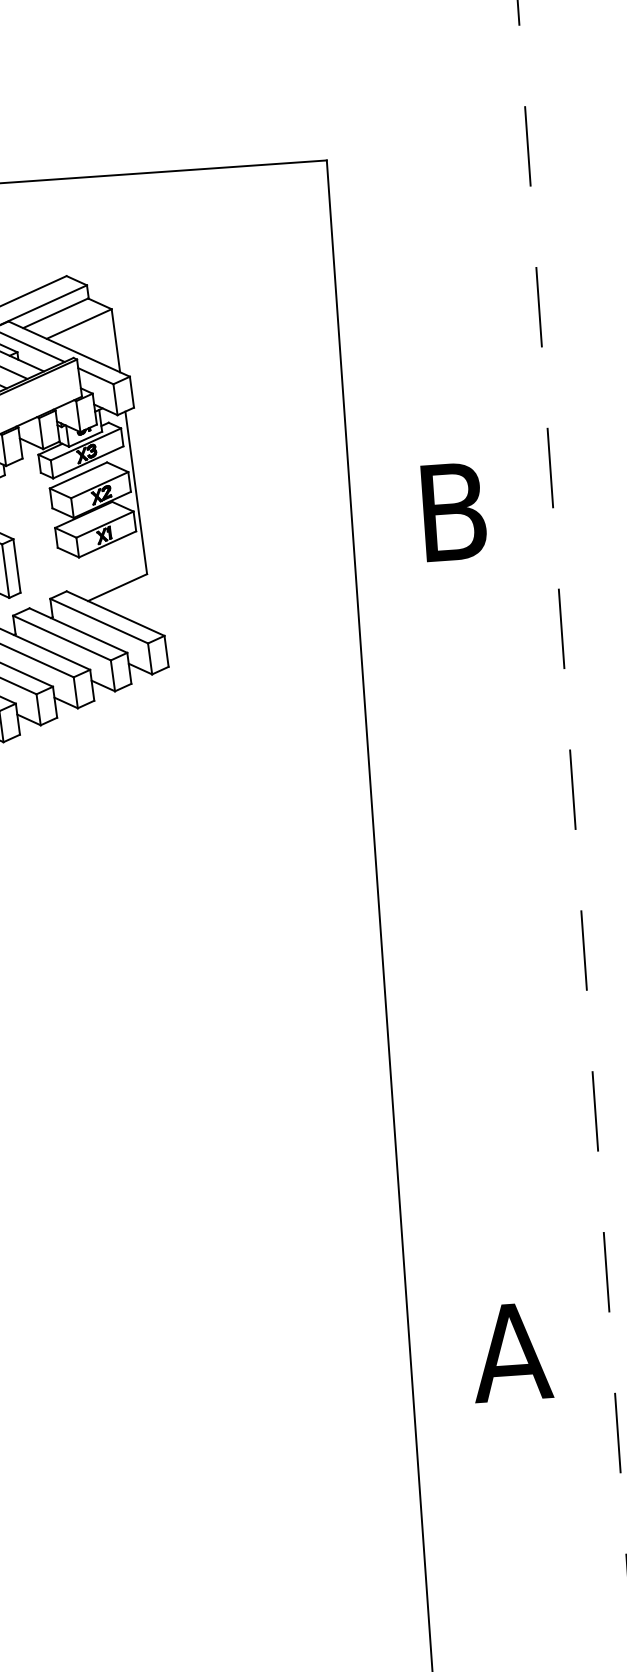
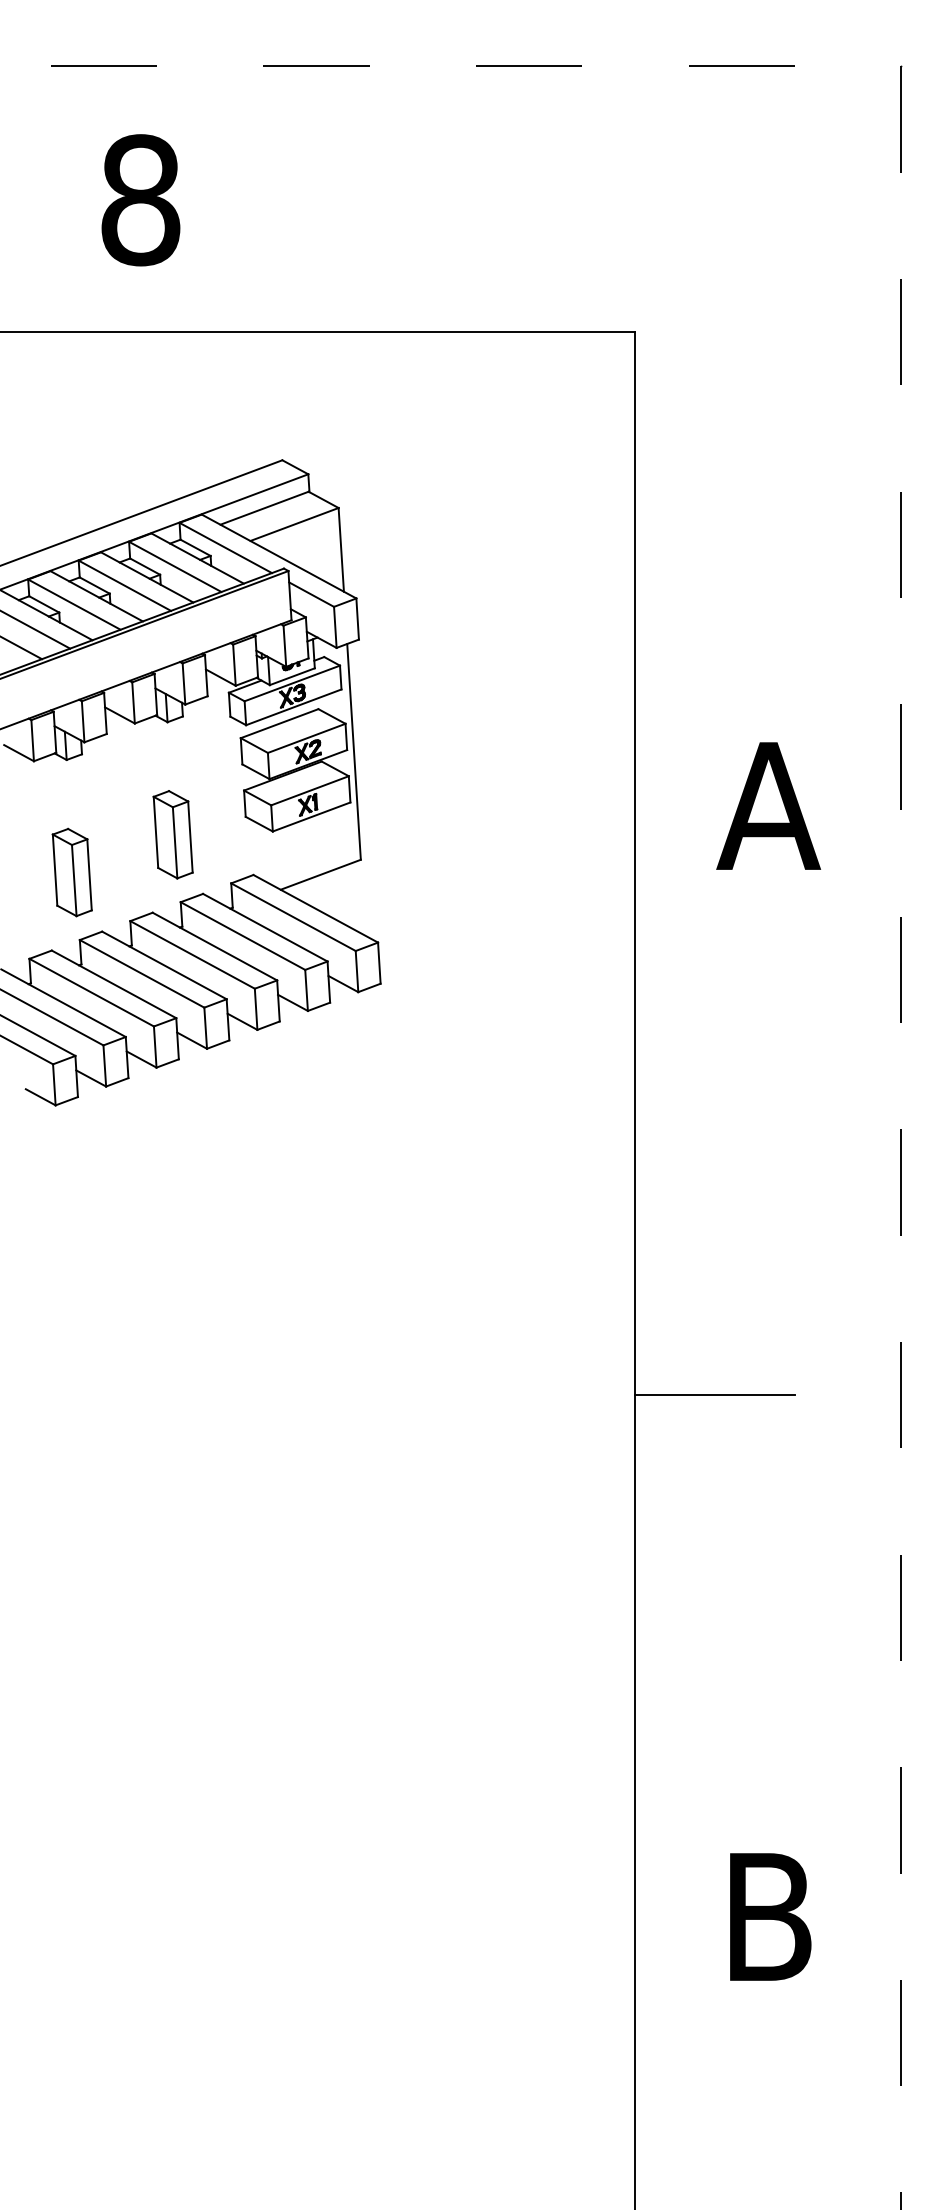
text: (452, 511) -> (768, 805), B -> A
line: (442, 960) -> (714, 1395), added
text: (511, 1351) -> (768, 1916), A -> B

